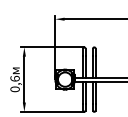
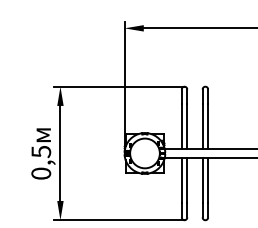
text: (14, 78) -> (39, 151), 0,6 -> 0,5

